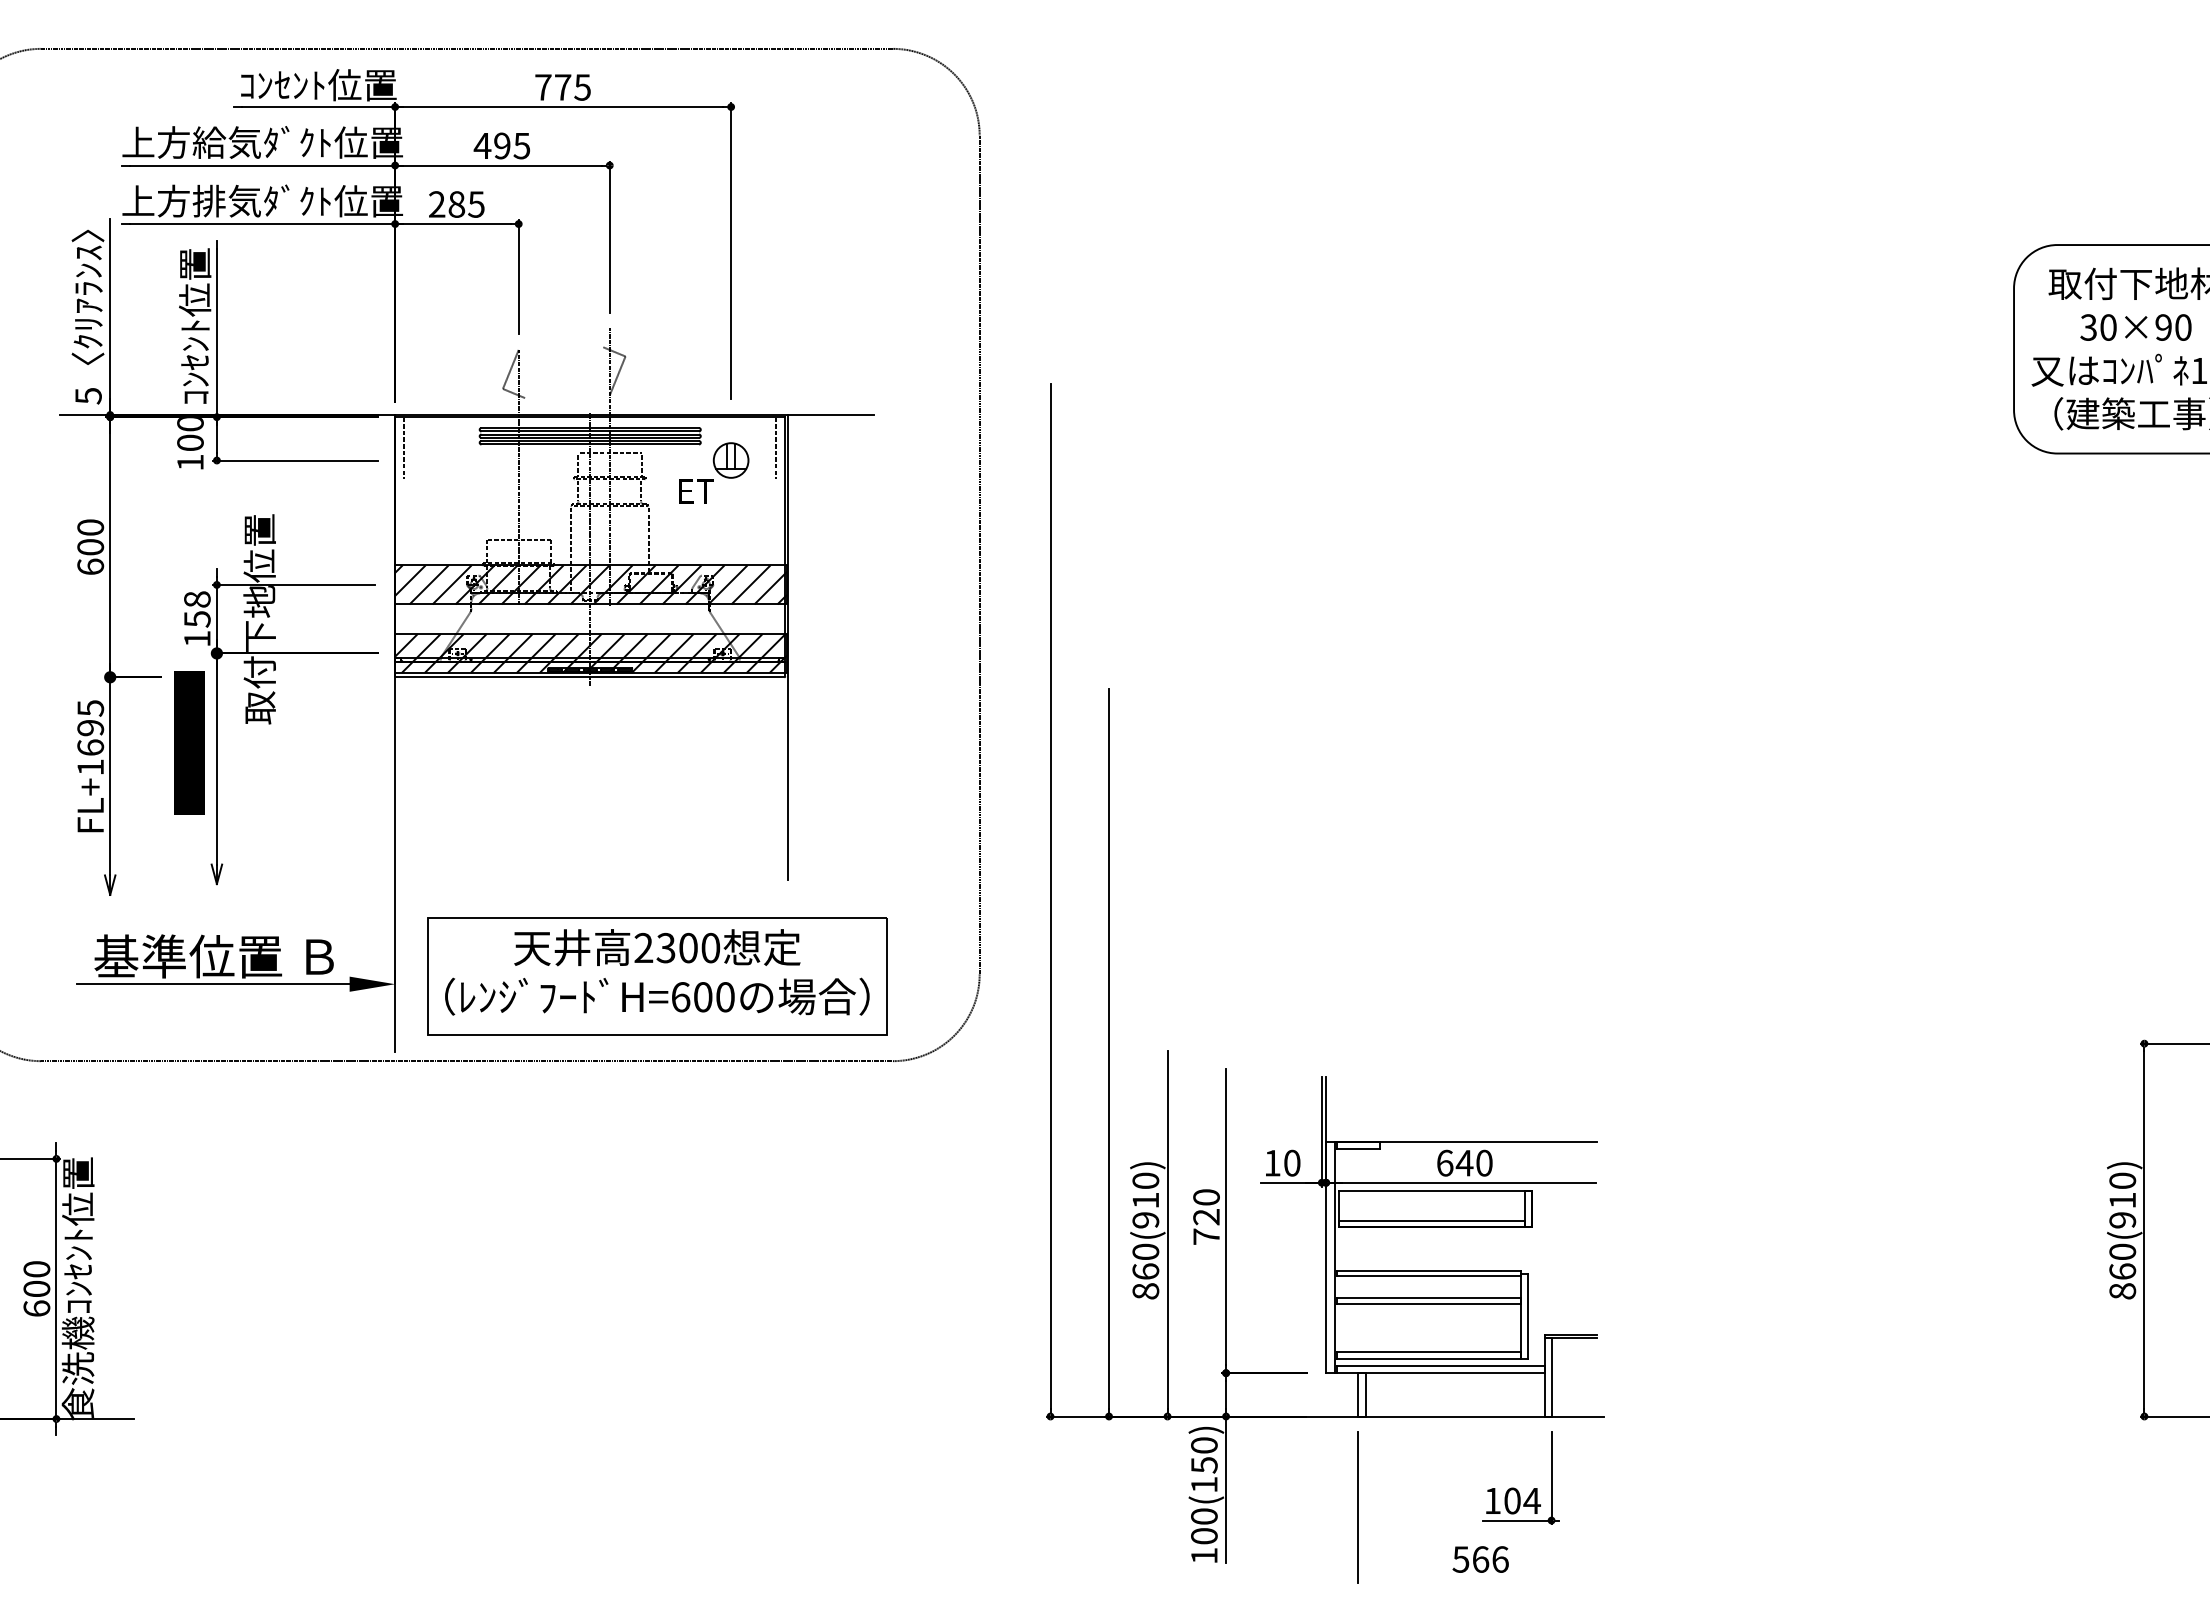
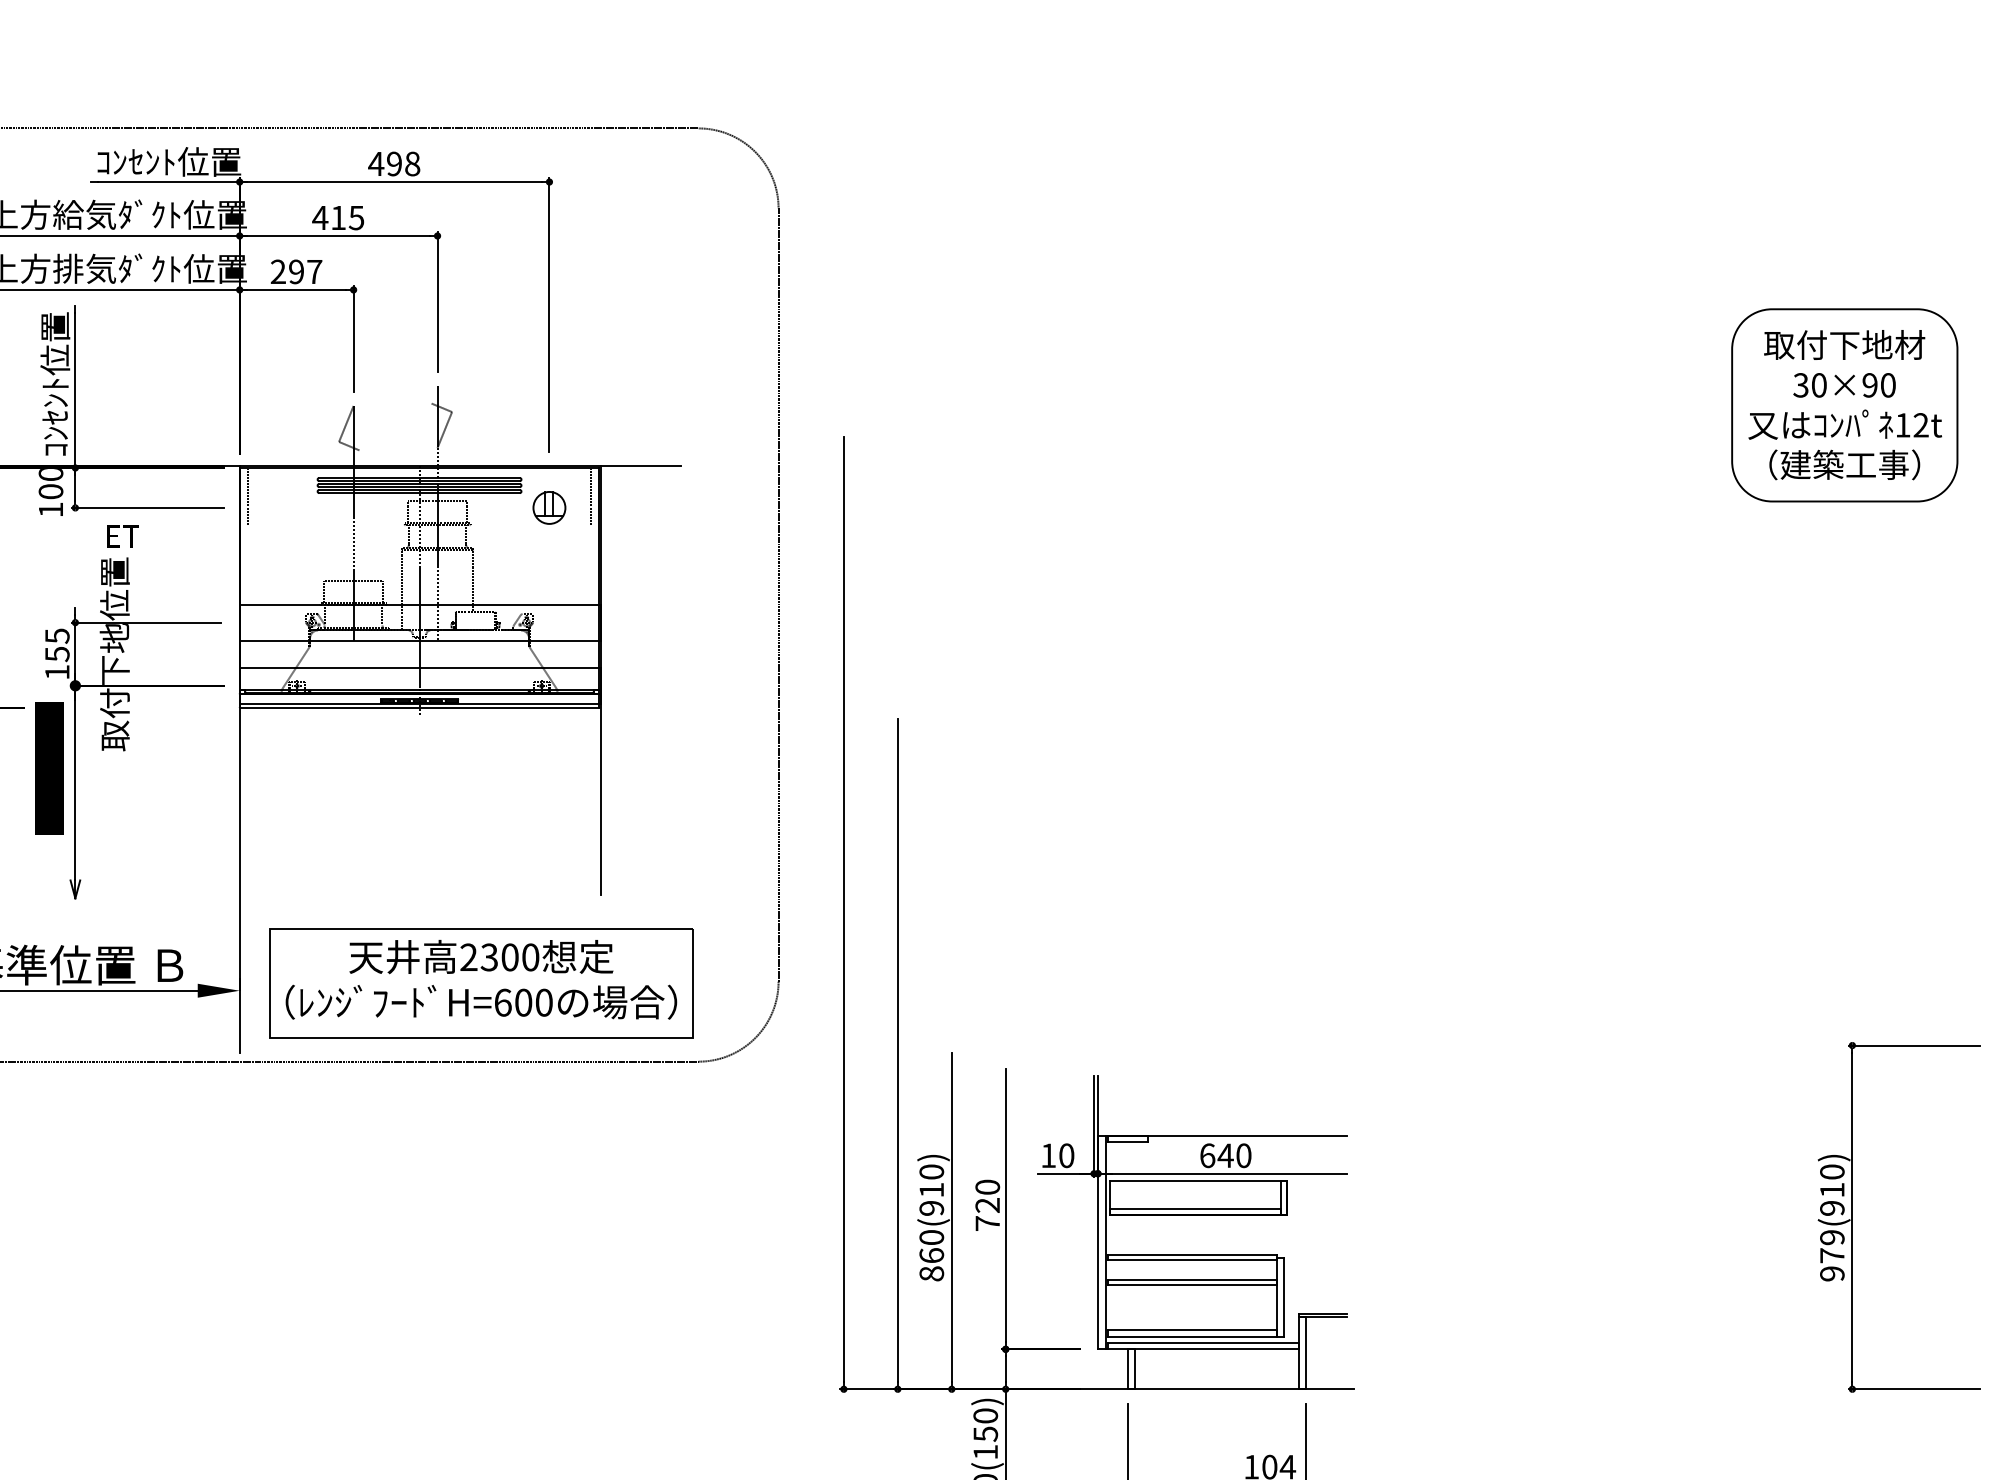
text: (562, 87) -> (393, 164), 775 -> 498
text: (502, 145) -> (338, 217), 495 -> 415
text: (466, 204) -> (305, 271), 285 -> 297
text: (696, 491) -> (122, 536), moved
hatch: (591, 584) -> (420, 622), removed
text: (197, 599) -> (57, 636), 158 -> 155
hatch: (591, 652) -> (420, 684), removed
text: (2122, 1271) -> (1832, 1255), 860(910) -> 979(910)

